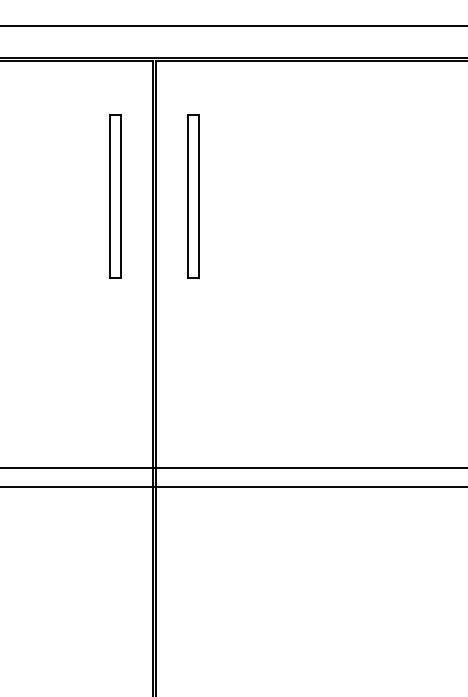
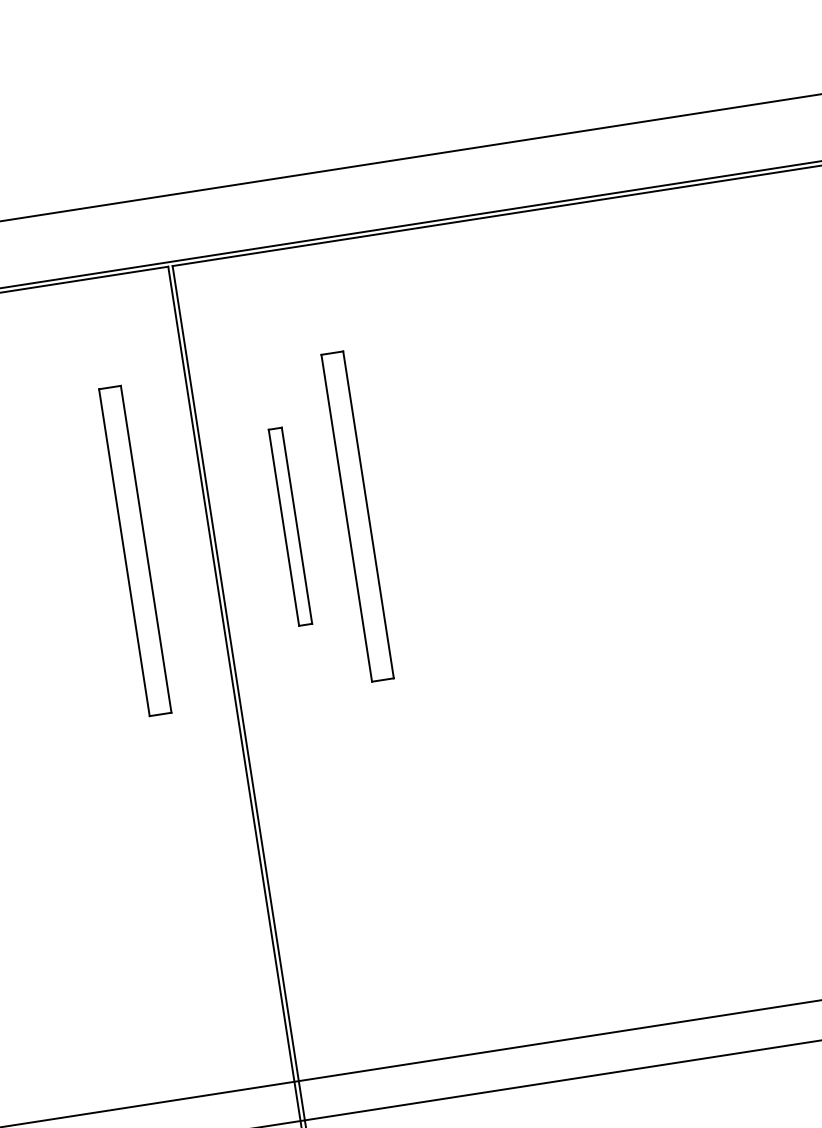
part: (193, 196) -> (290, 526), size x0.6
part: (226, 196) -> (356, 516), added

